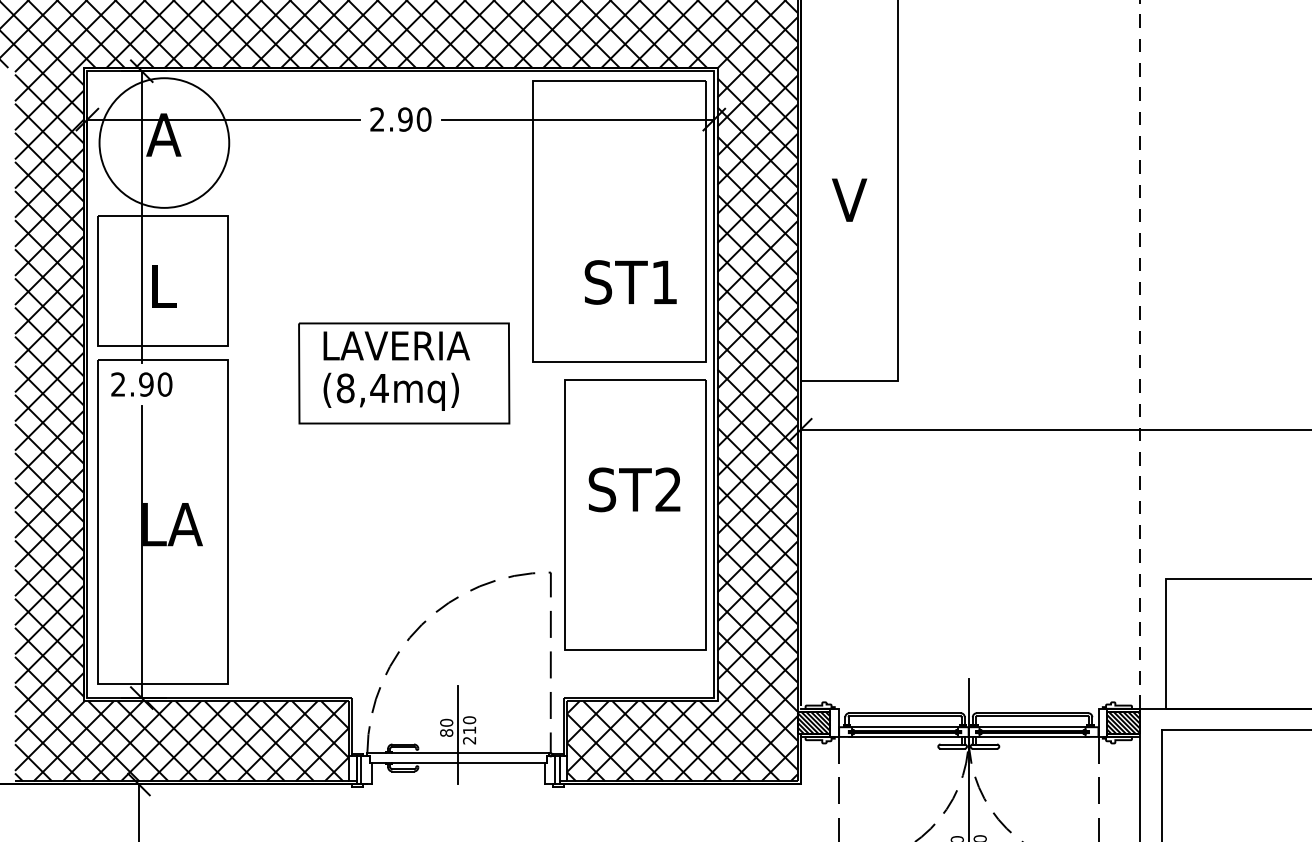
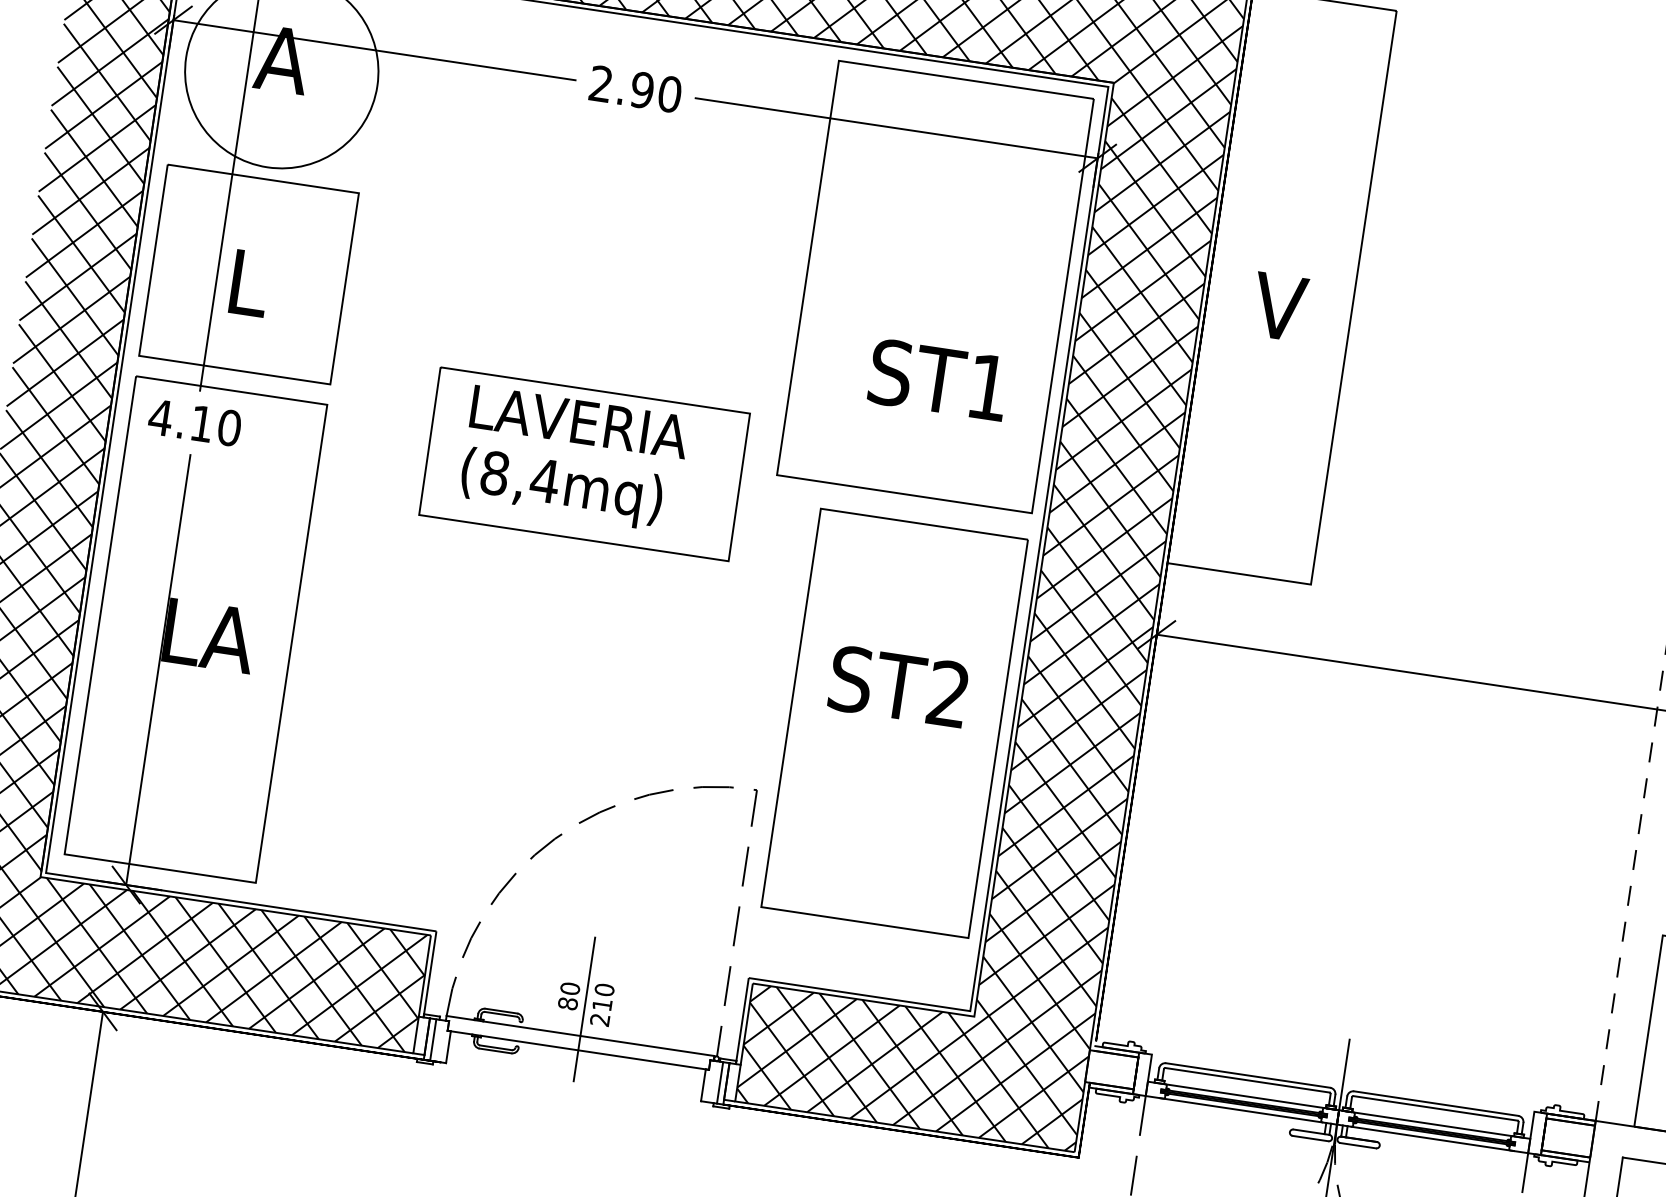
text: (131, 384) -> (180, 420), 2.90 -> 4.10
hatch: (813, 722) -> (1111, 1069), removed
hatch: (1123, 722) -> (1568, 1137), removed

